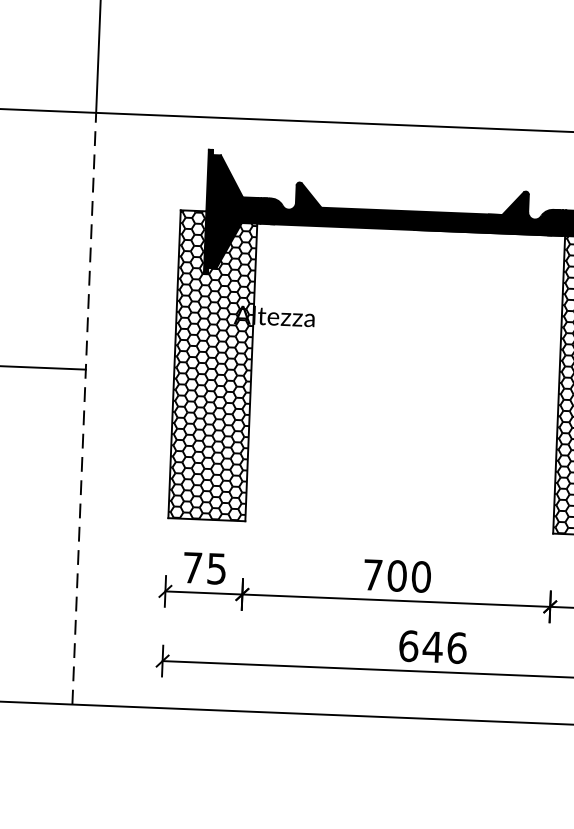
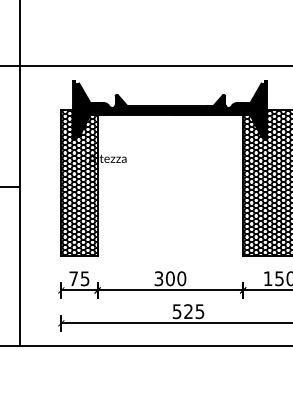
line: (84, 408) -> (19, 205), dashed -> solid
text: (372, 574) -> (158, 278), 700 -> 300
text: (432, 646) -> (188, 311), 646 -> 525

